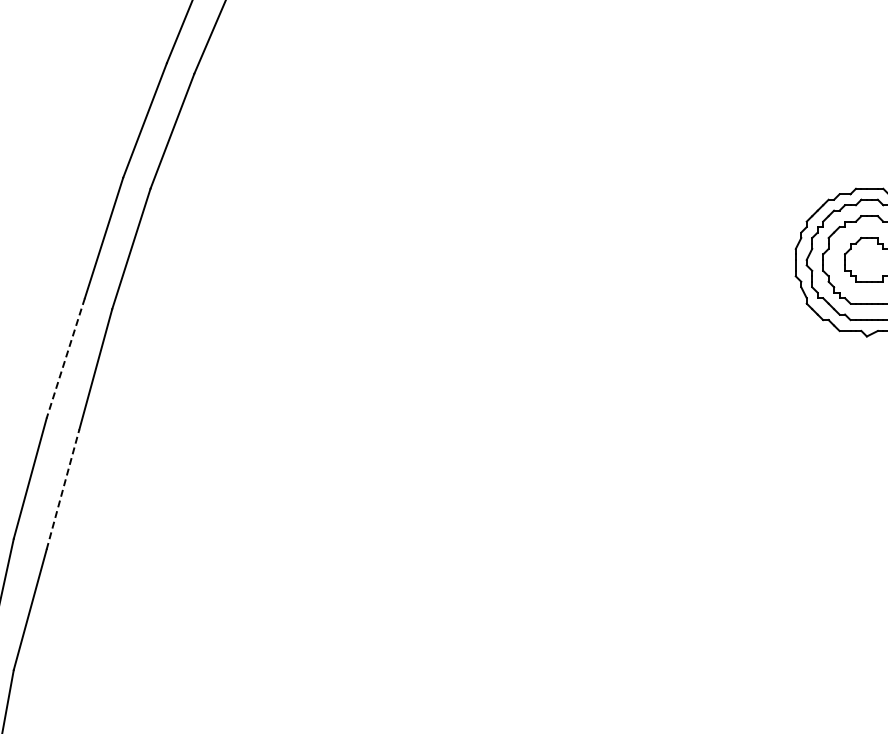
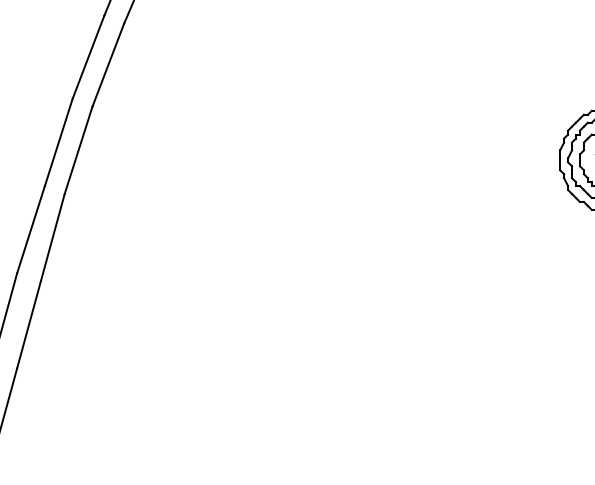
line: (65, 358) -> (30, 229), dashed -> solid
line: (63, 489) -> (29, 324), dashed -> solid

